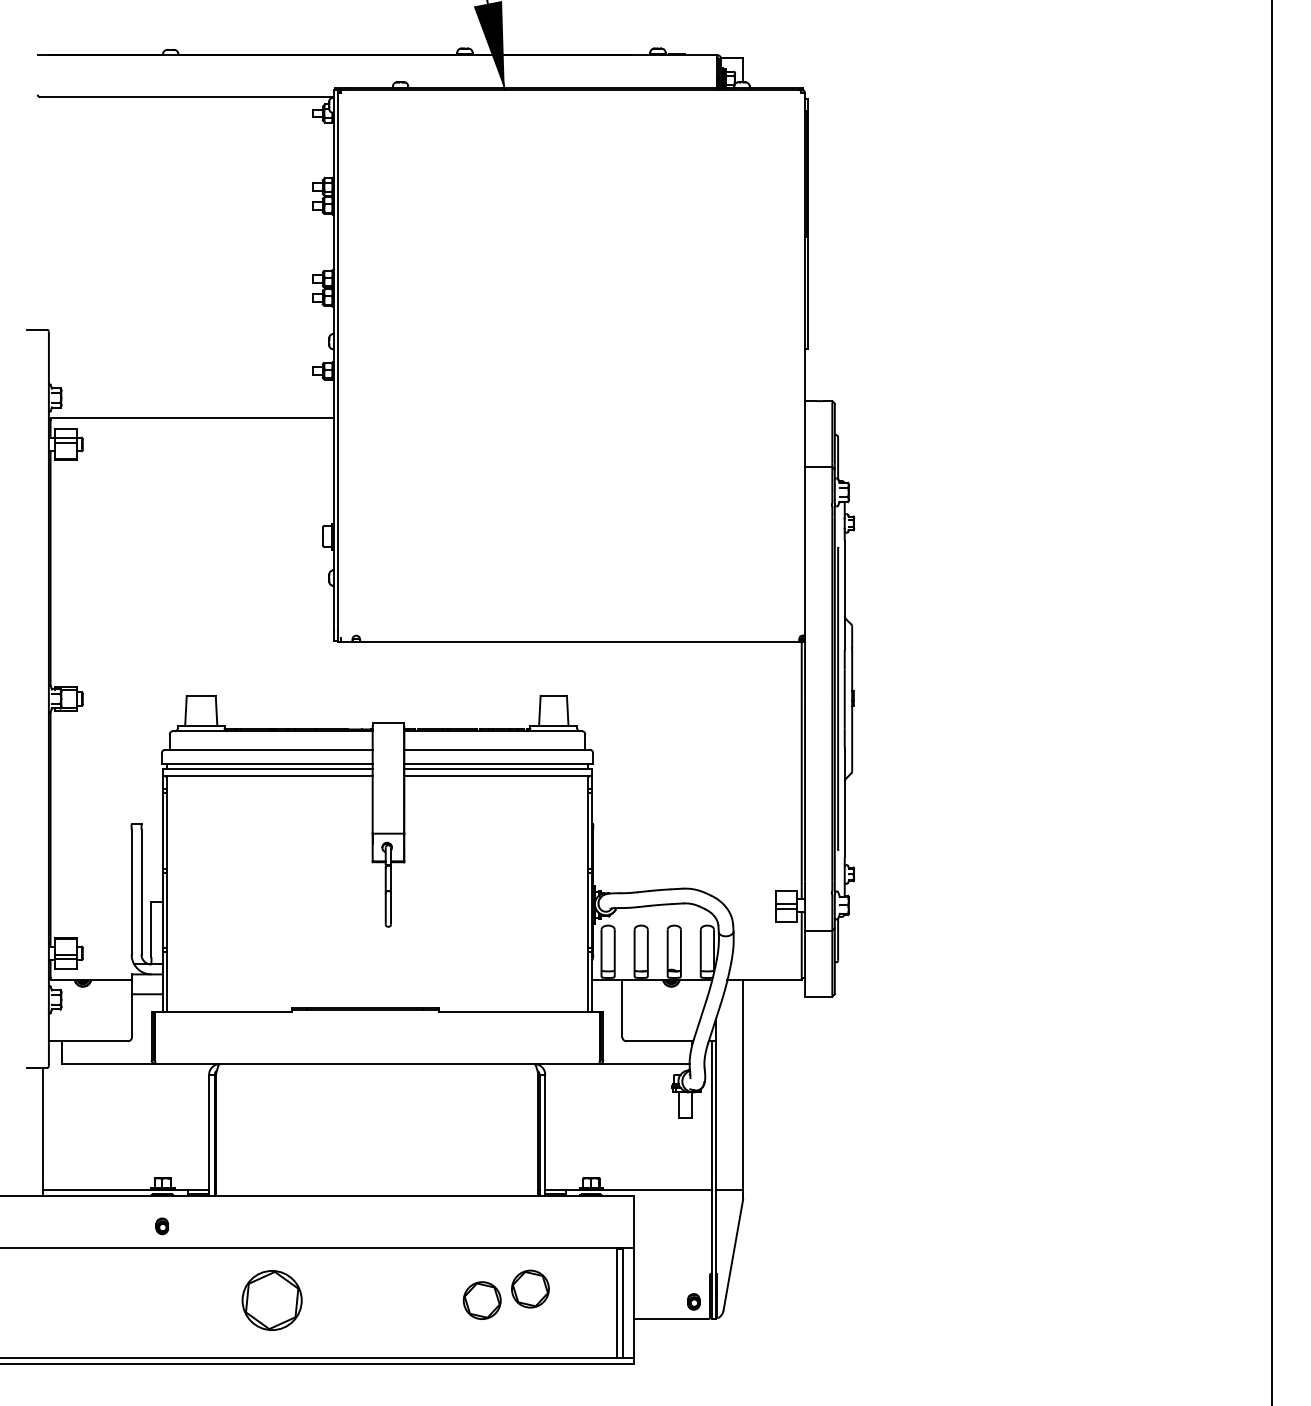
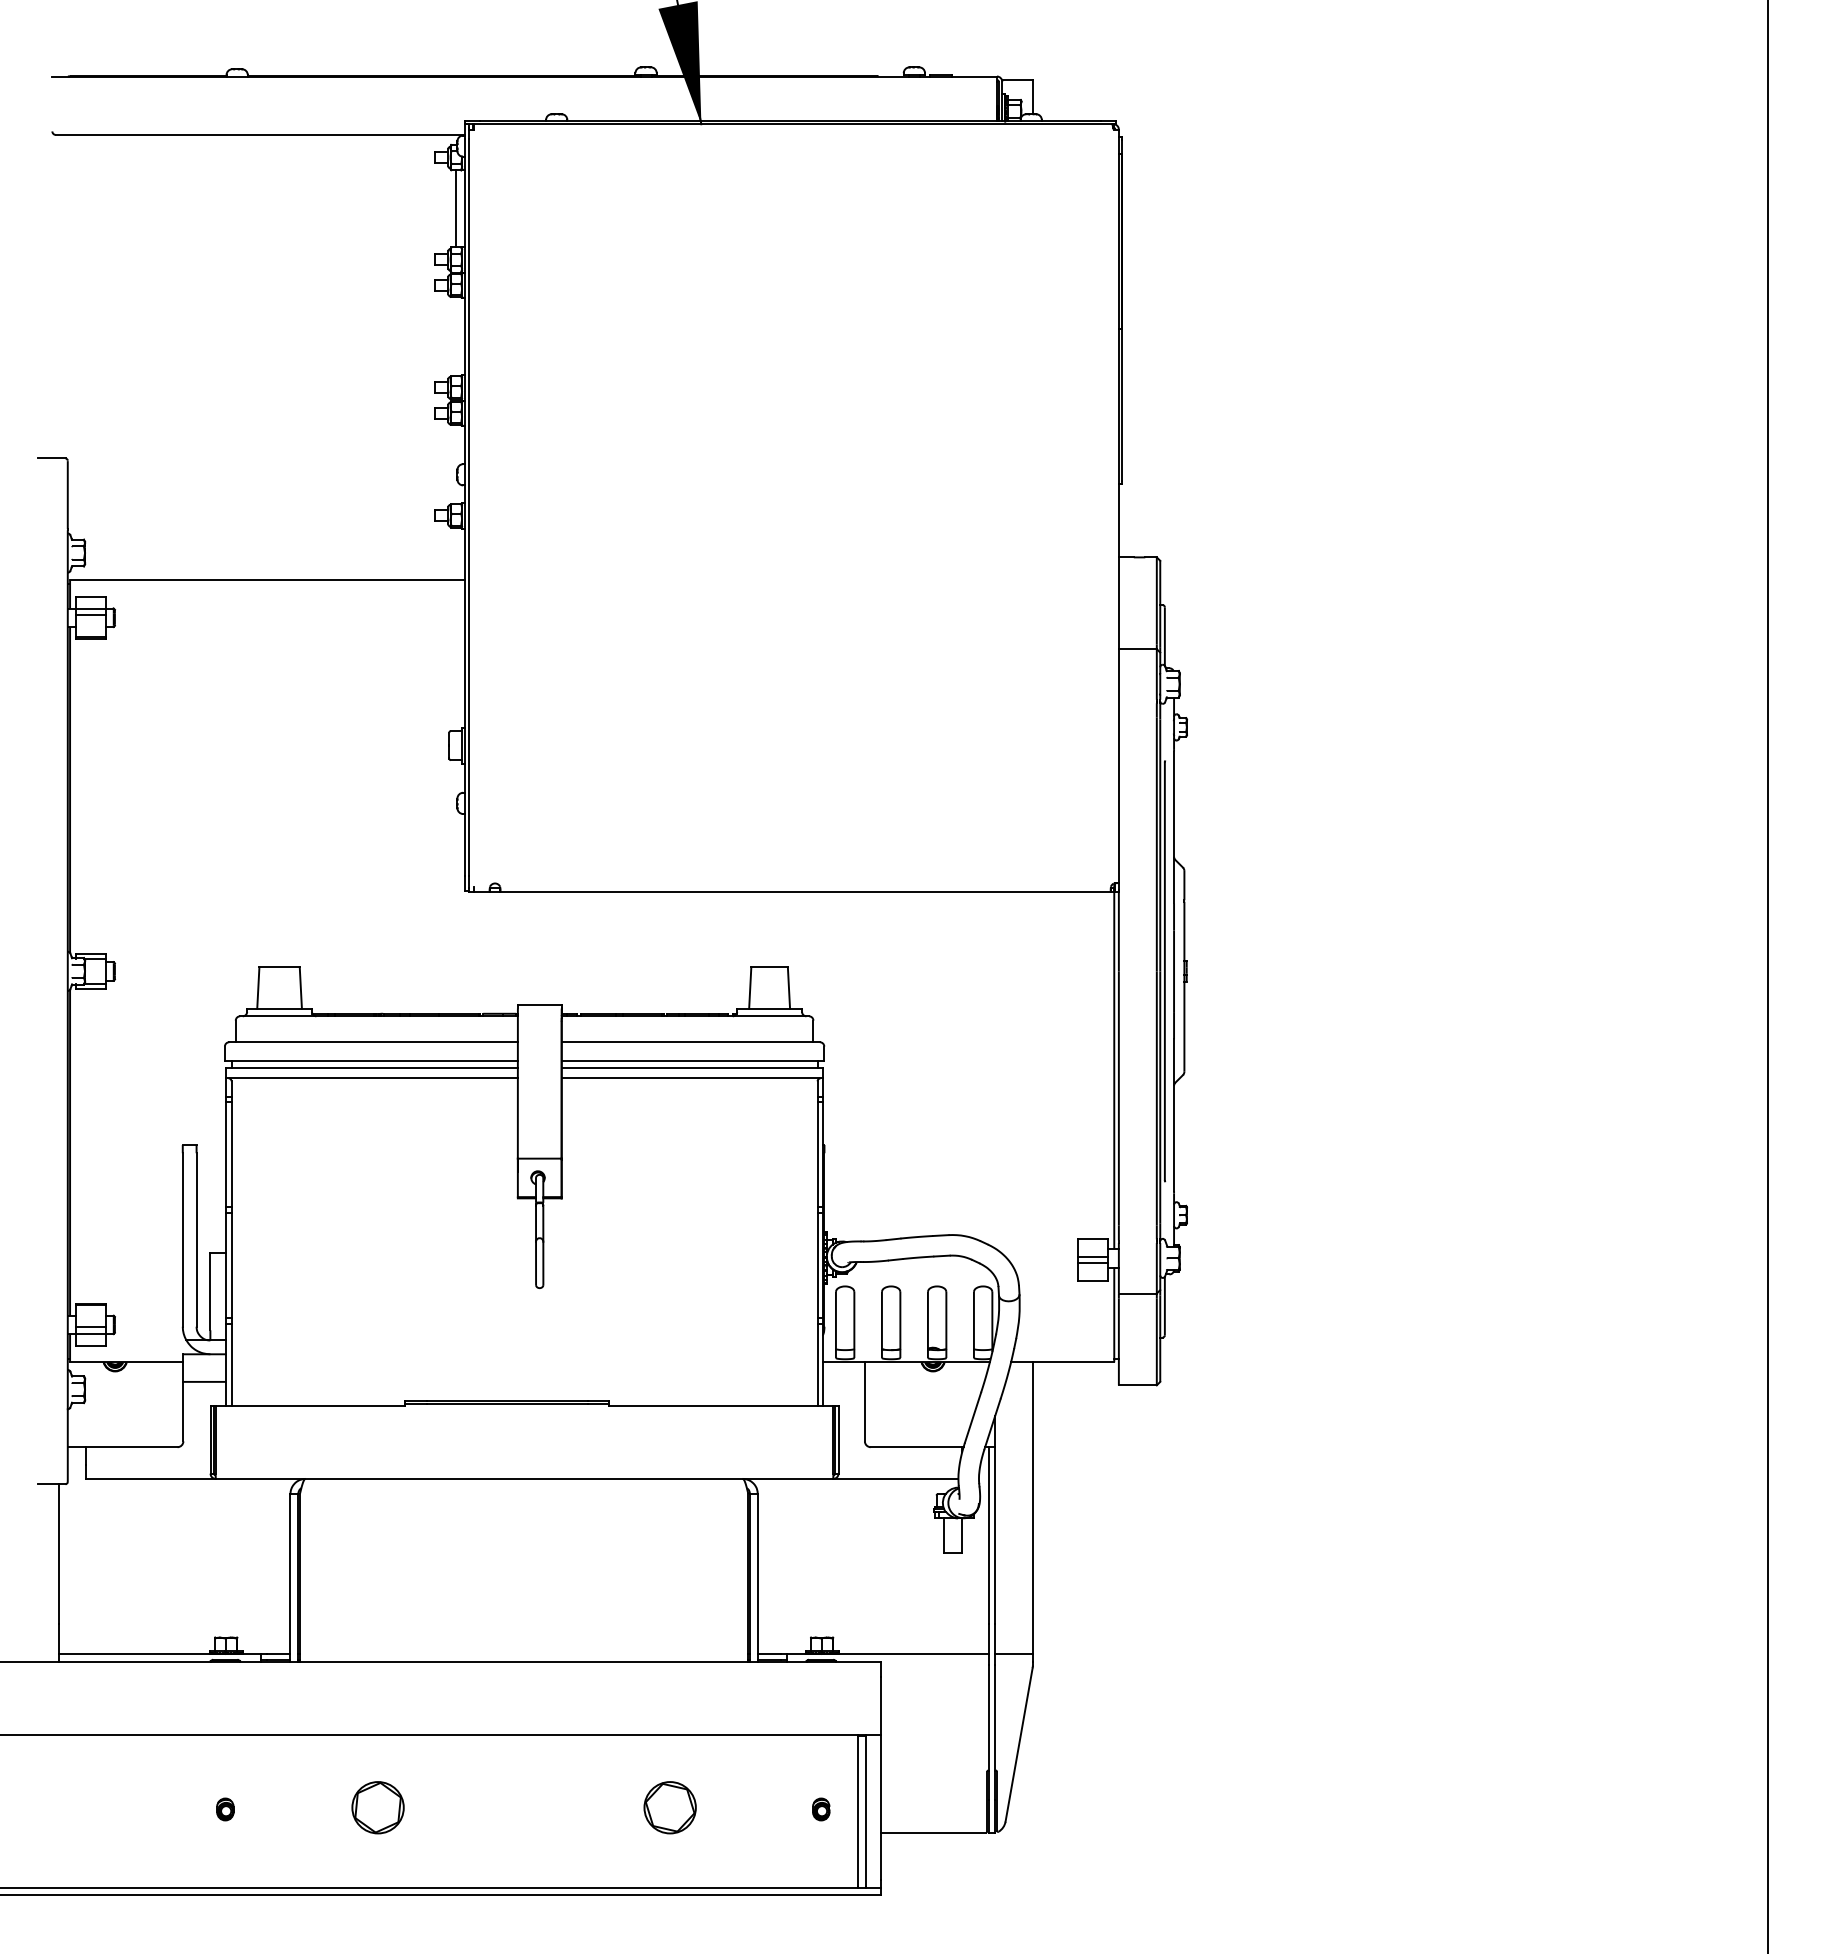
line: (327, 150) -> (455, 208), added
part: (162, 1226) -> (225, 1809), moved
part: (529, 1288) -> (736, 1791), removed
part: (271, 1300) -> (377, 1807), size x0.62
part: (693, 1301) -> (821, 1809), moved

